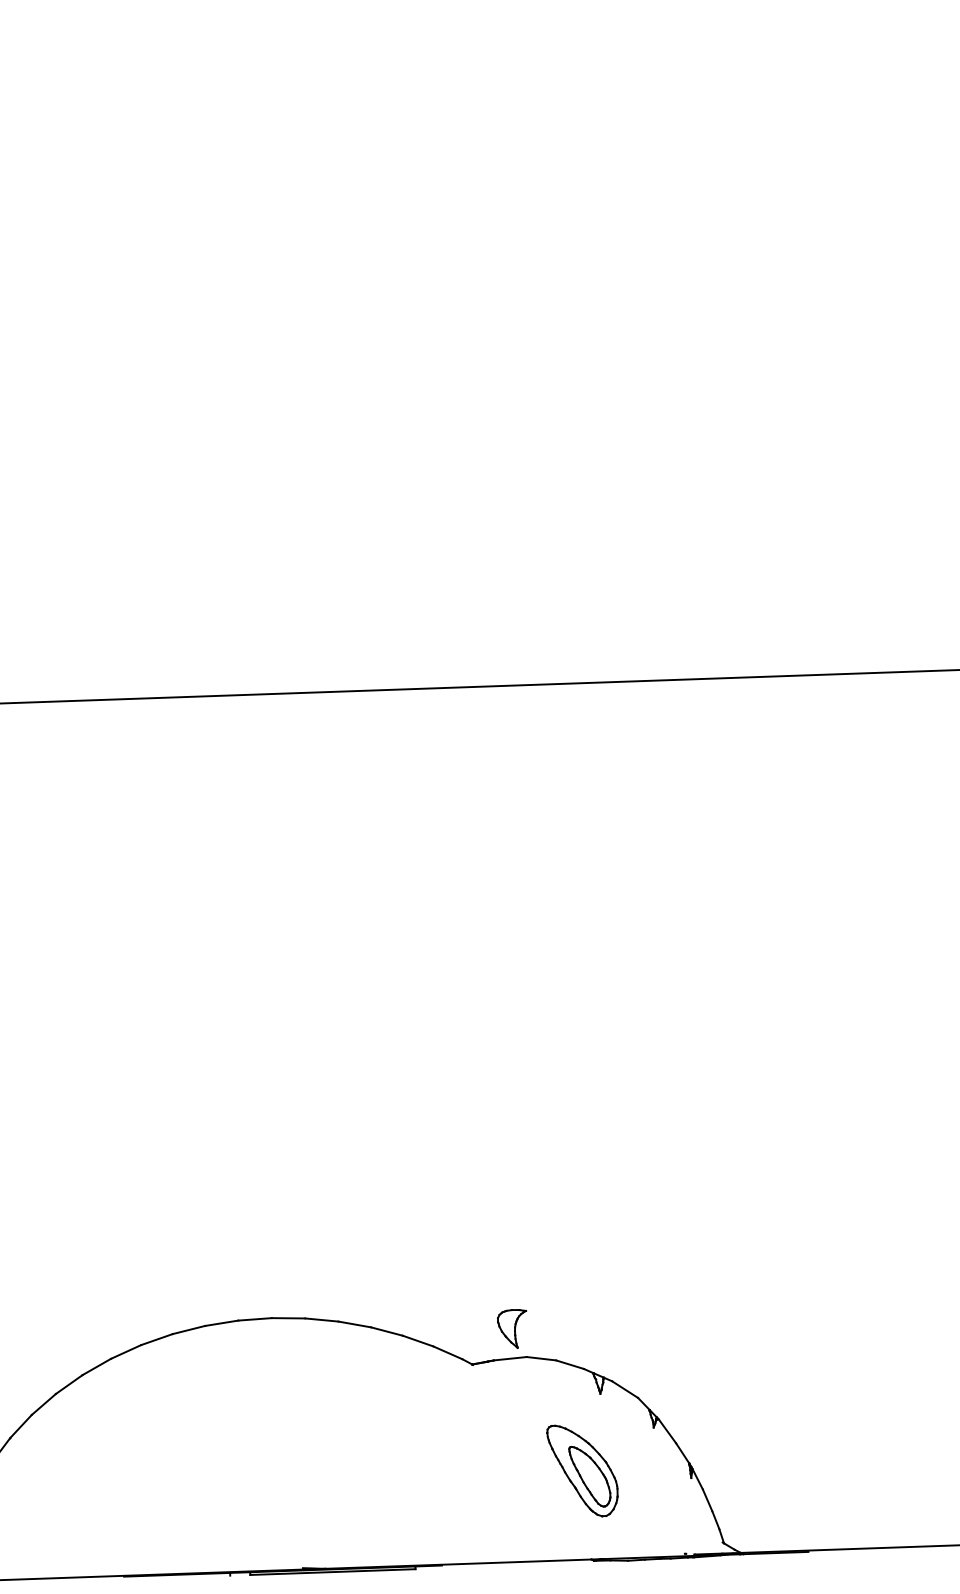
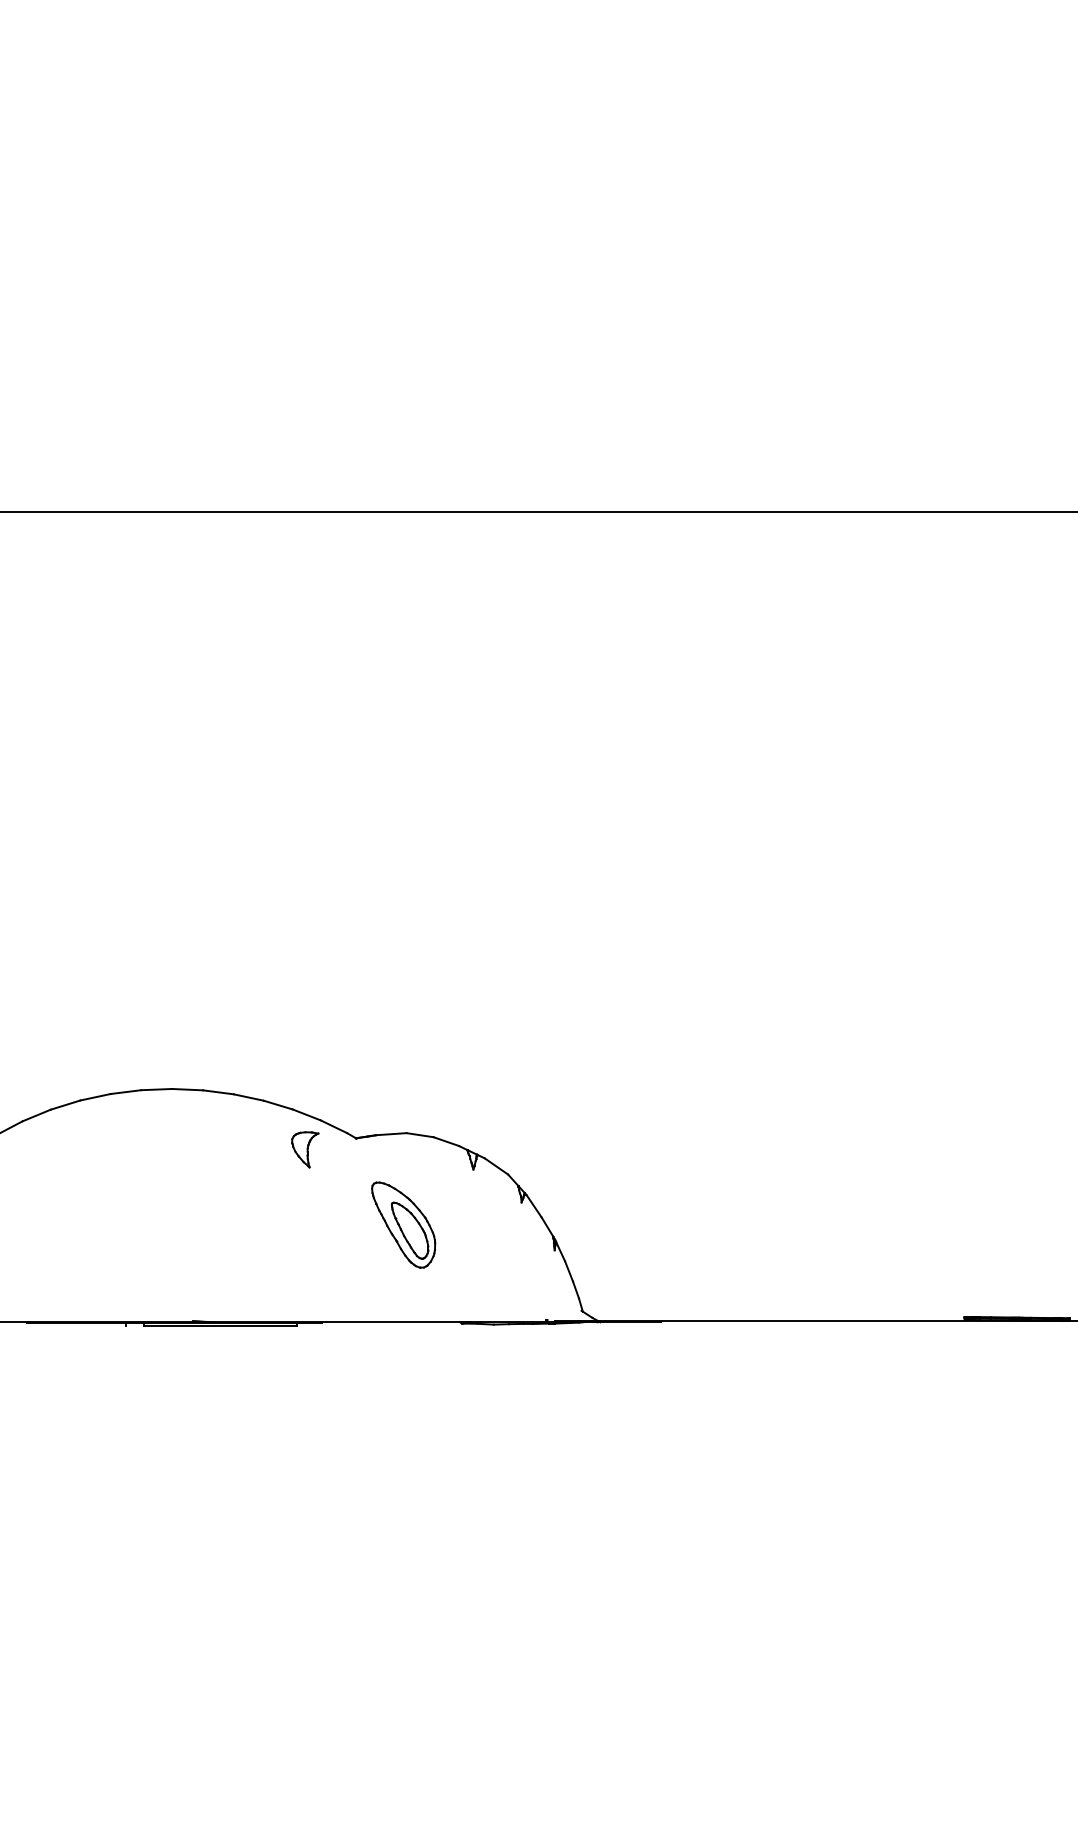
part: (512, 1328) -> (305, 1149), moved
part: (582, 1470) -> (403, 1224), moved

